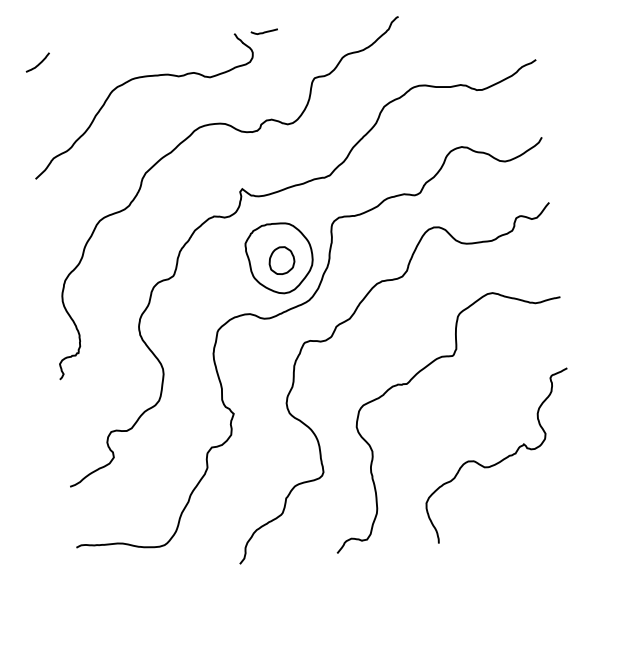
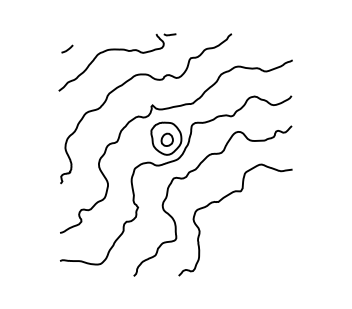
curve: (40, 61) -> (68, 48), moved
curve: (500, 458) -> (257, 240), removed

